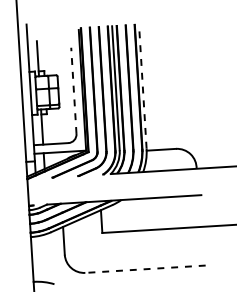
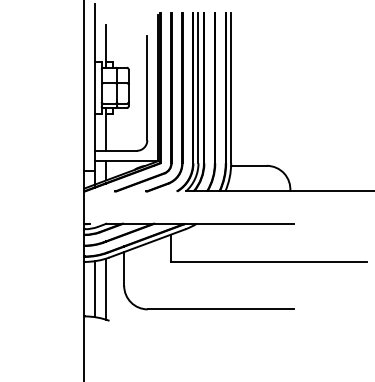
line: (143, 86) -> (231, 87), dashed -> solid
line: (73, 90) -> (147, 87), dashed -> solid
line: (50, 257) -> (106, 288), added
line: (40, 259) -> (94, 289), added
line: (145, 269) -> (220, 309), dashed -> solid

